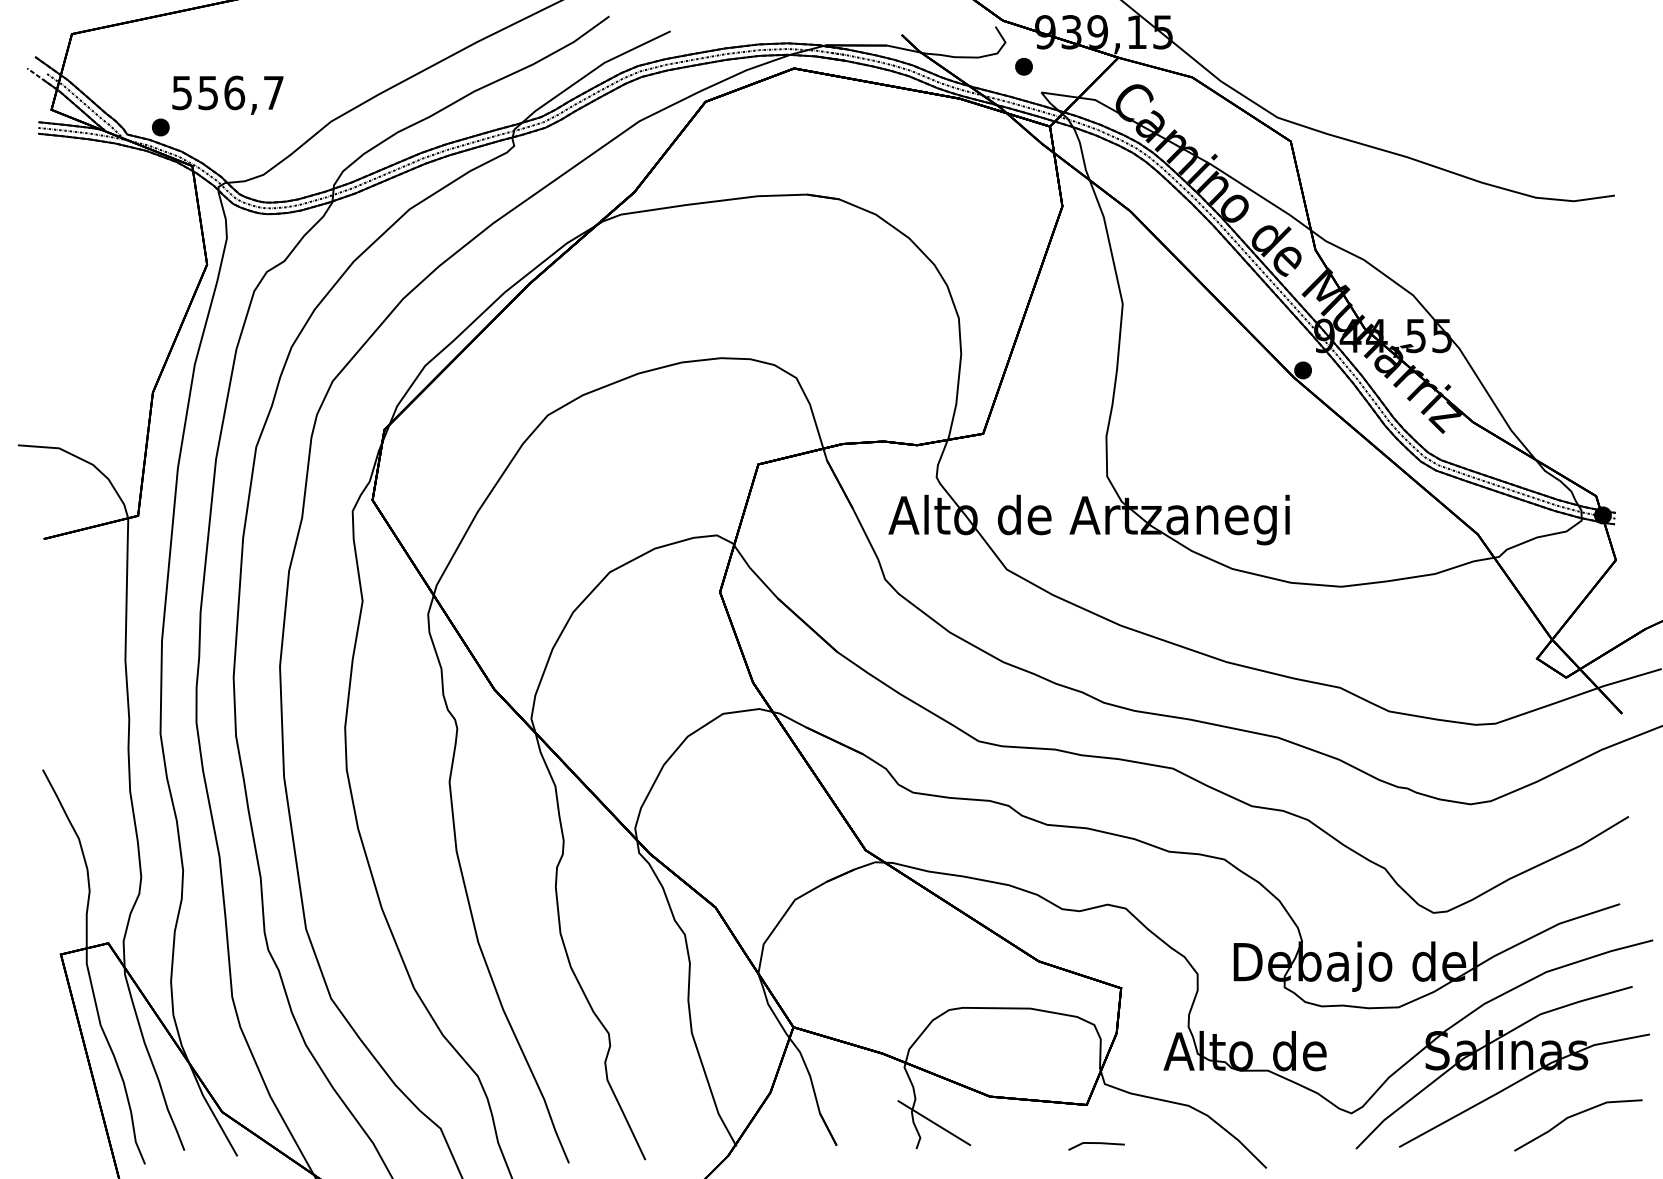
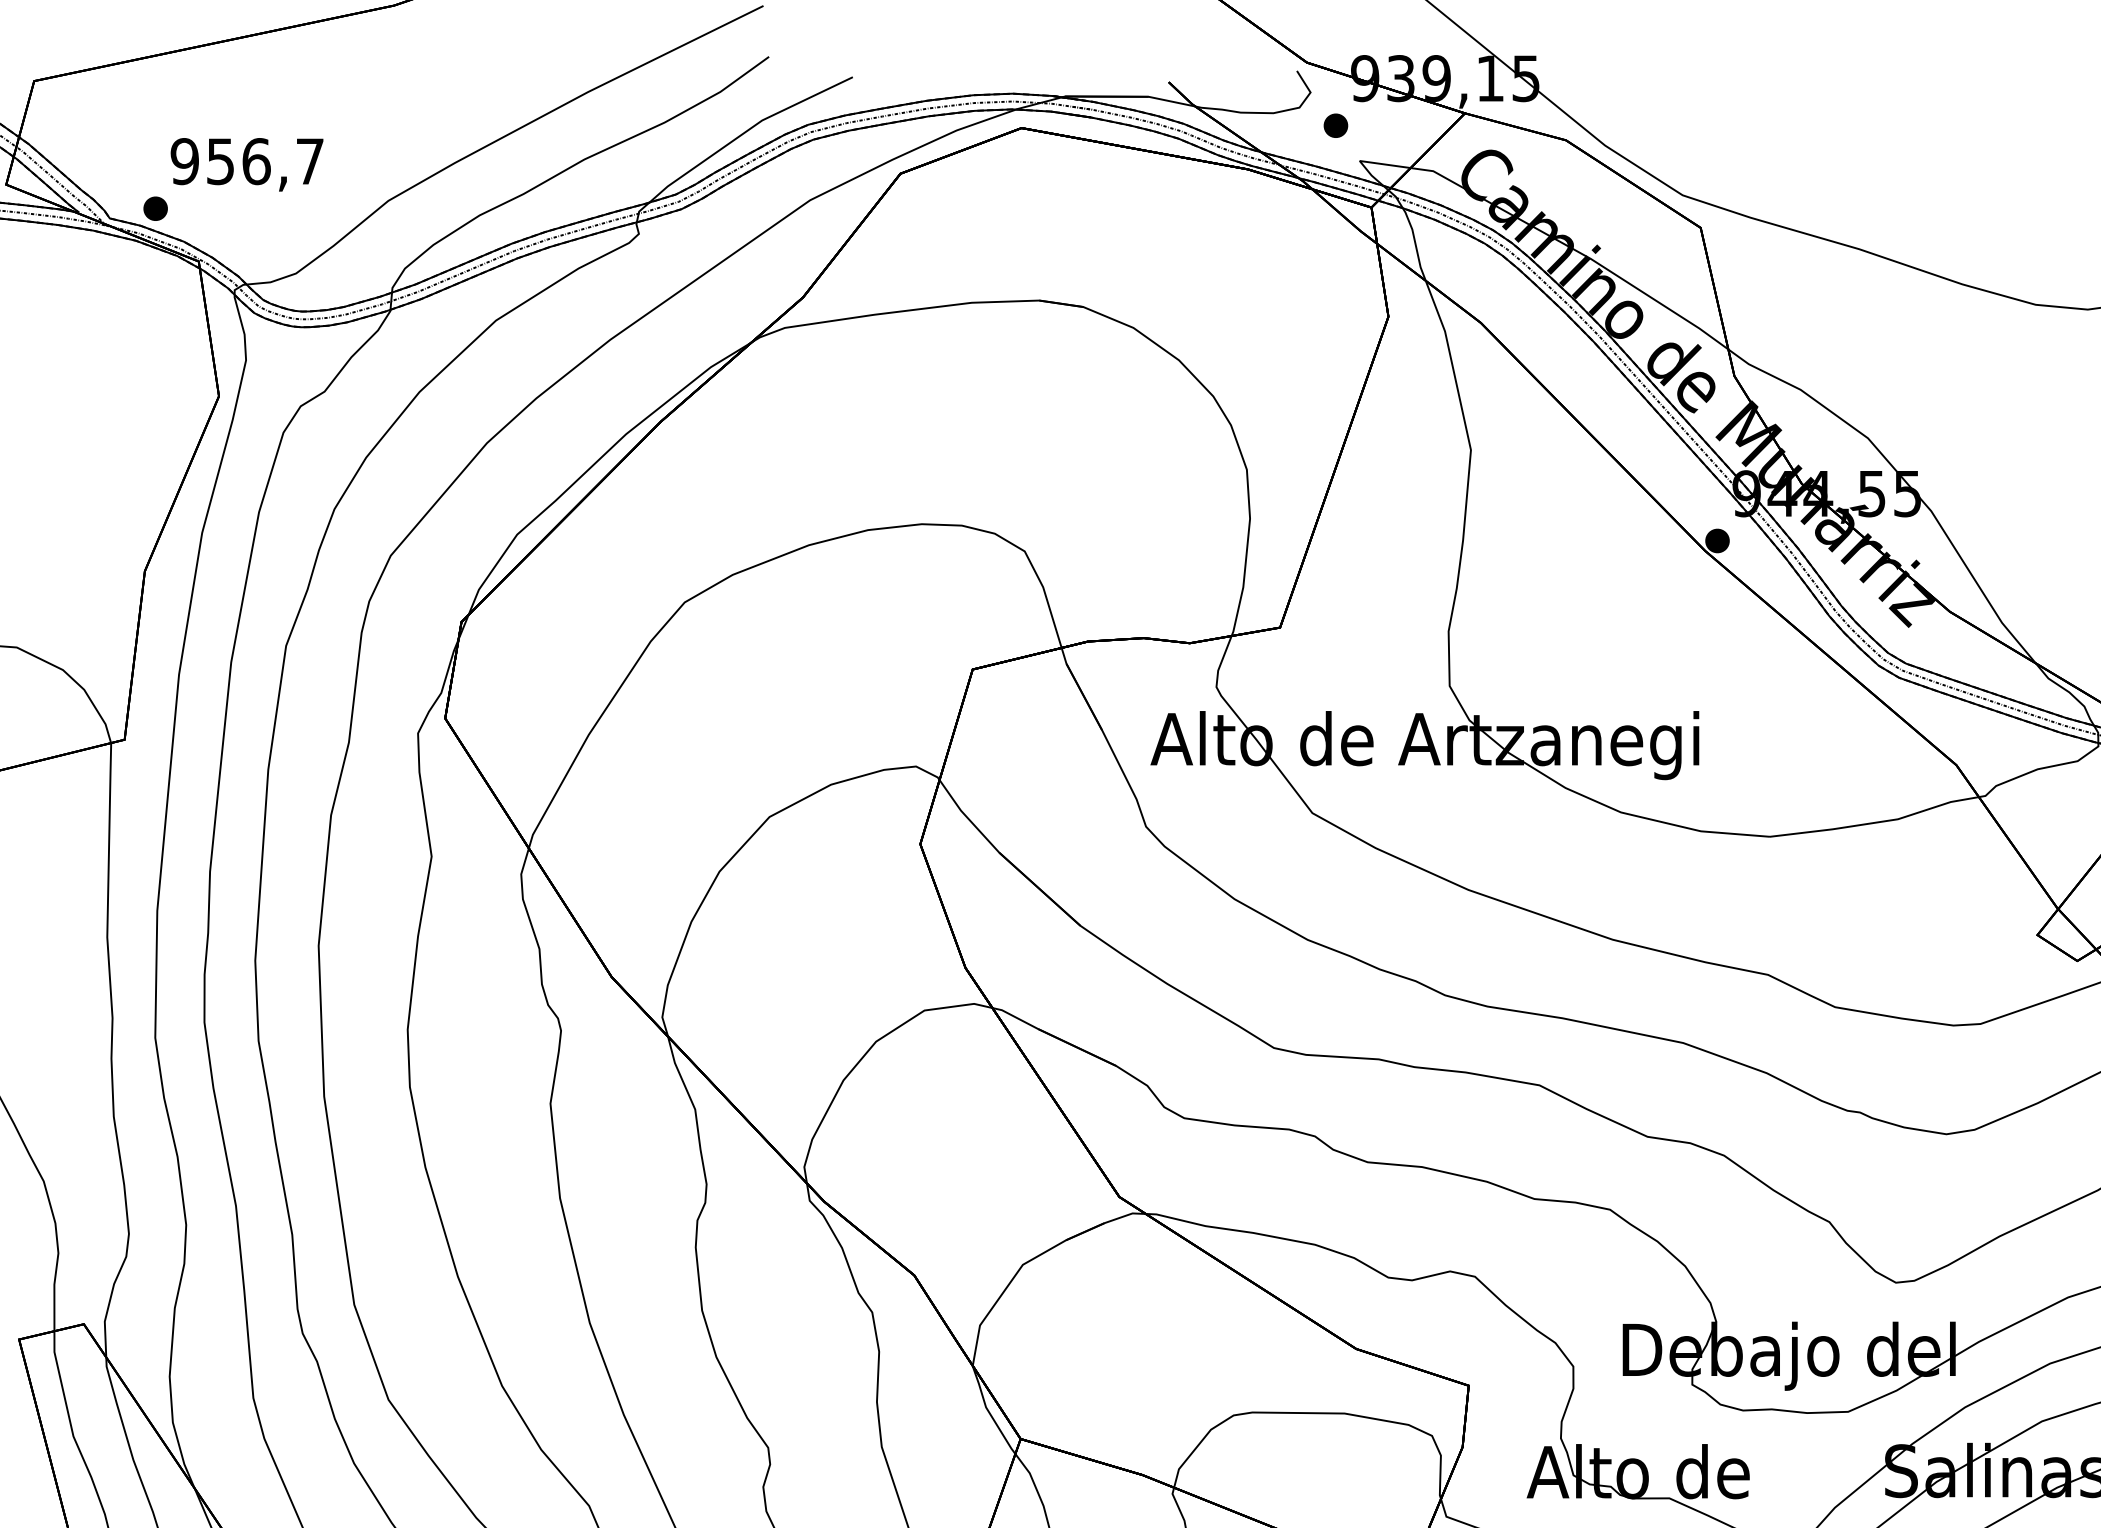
text: (181, 92) -> (183, 160), 556,7 -> 956,7

